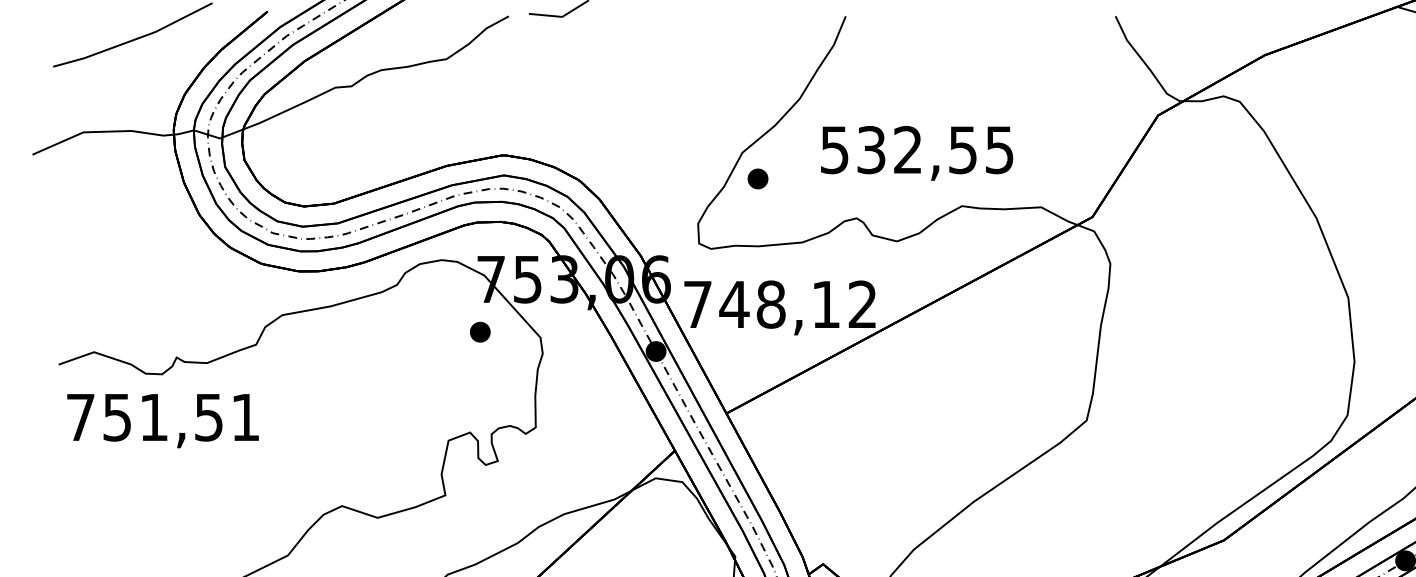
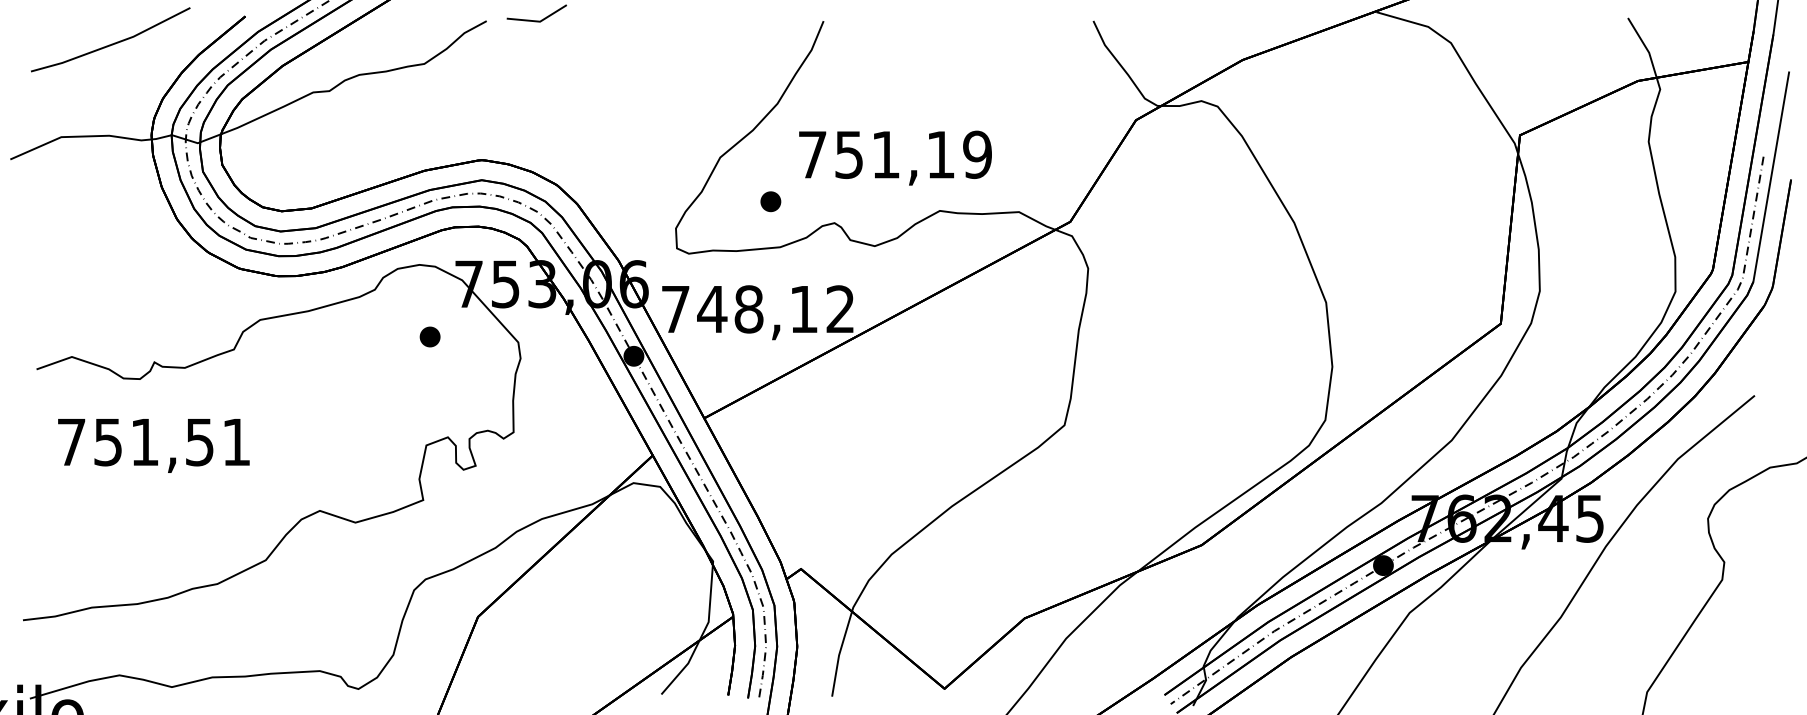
text: (916, 149) -> (894, 154), 532,55 -> 751,19
part: (757, 178) -> (770, 201), moved
part: (479, 331) -> (429, 336), moved
text: (162, 420) -> (153, 445), moved

